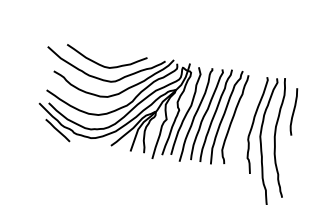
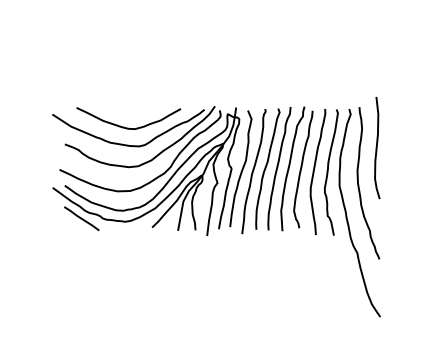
part: (294, 112) -> (377, 148), size x1.67
part: (244, 123) -> (317, 172), added

